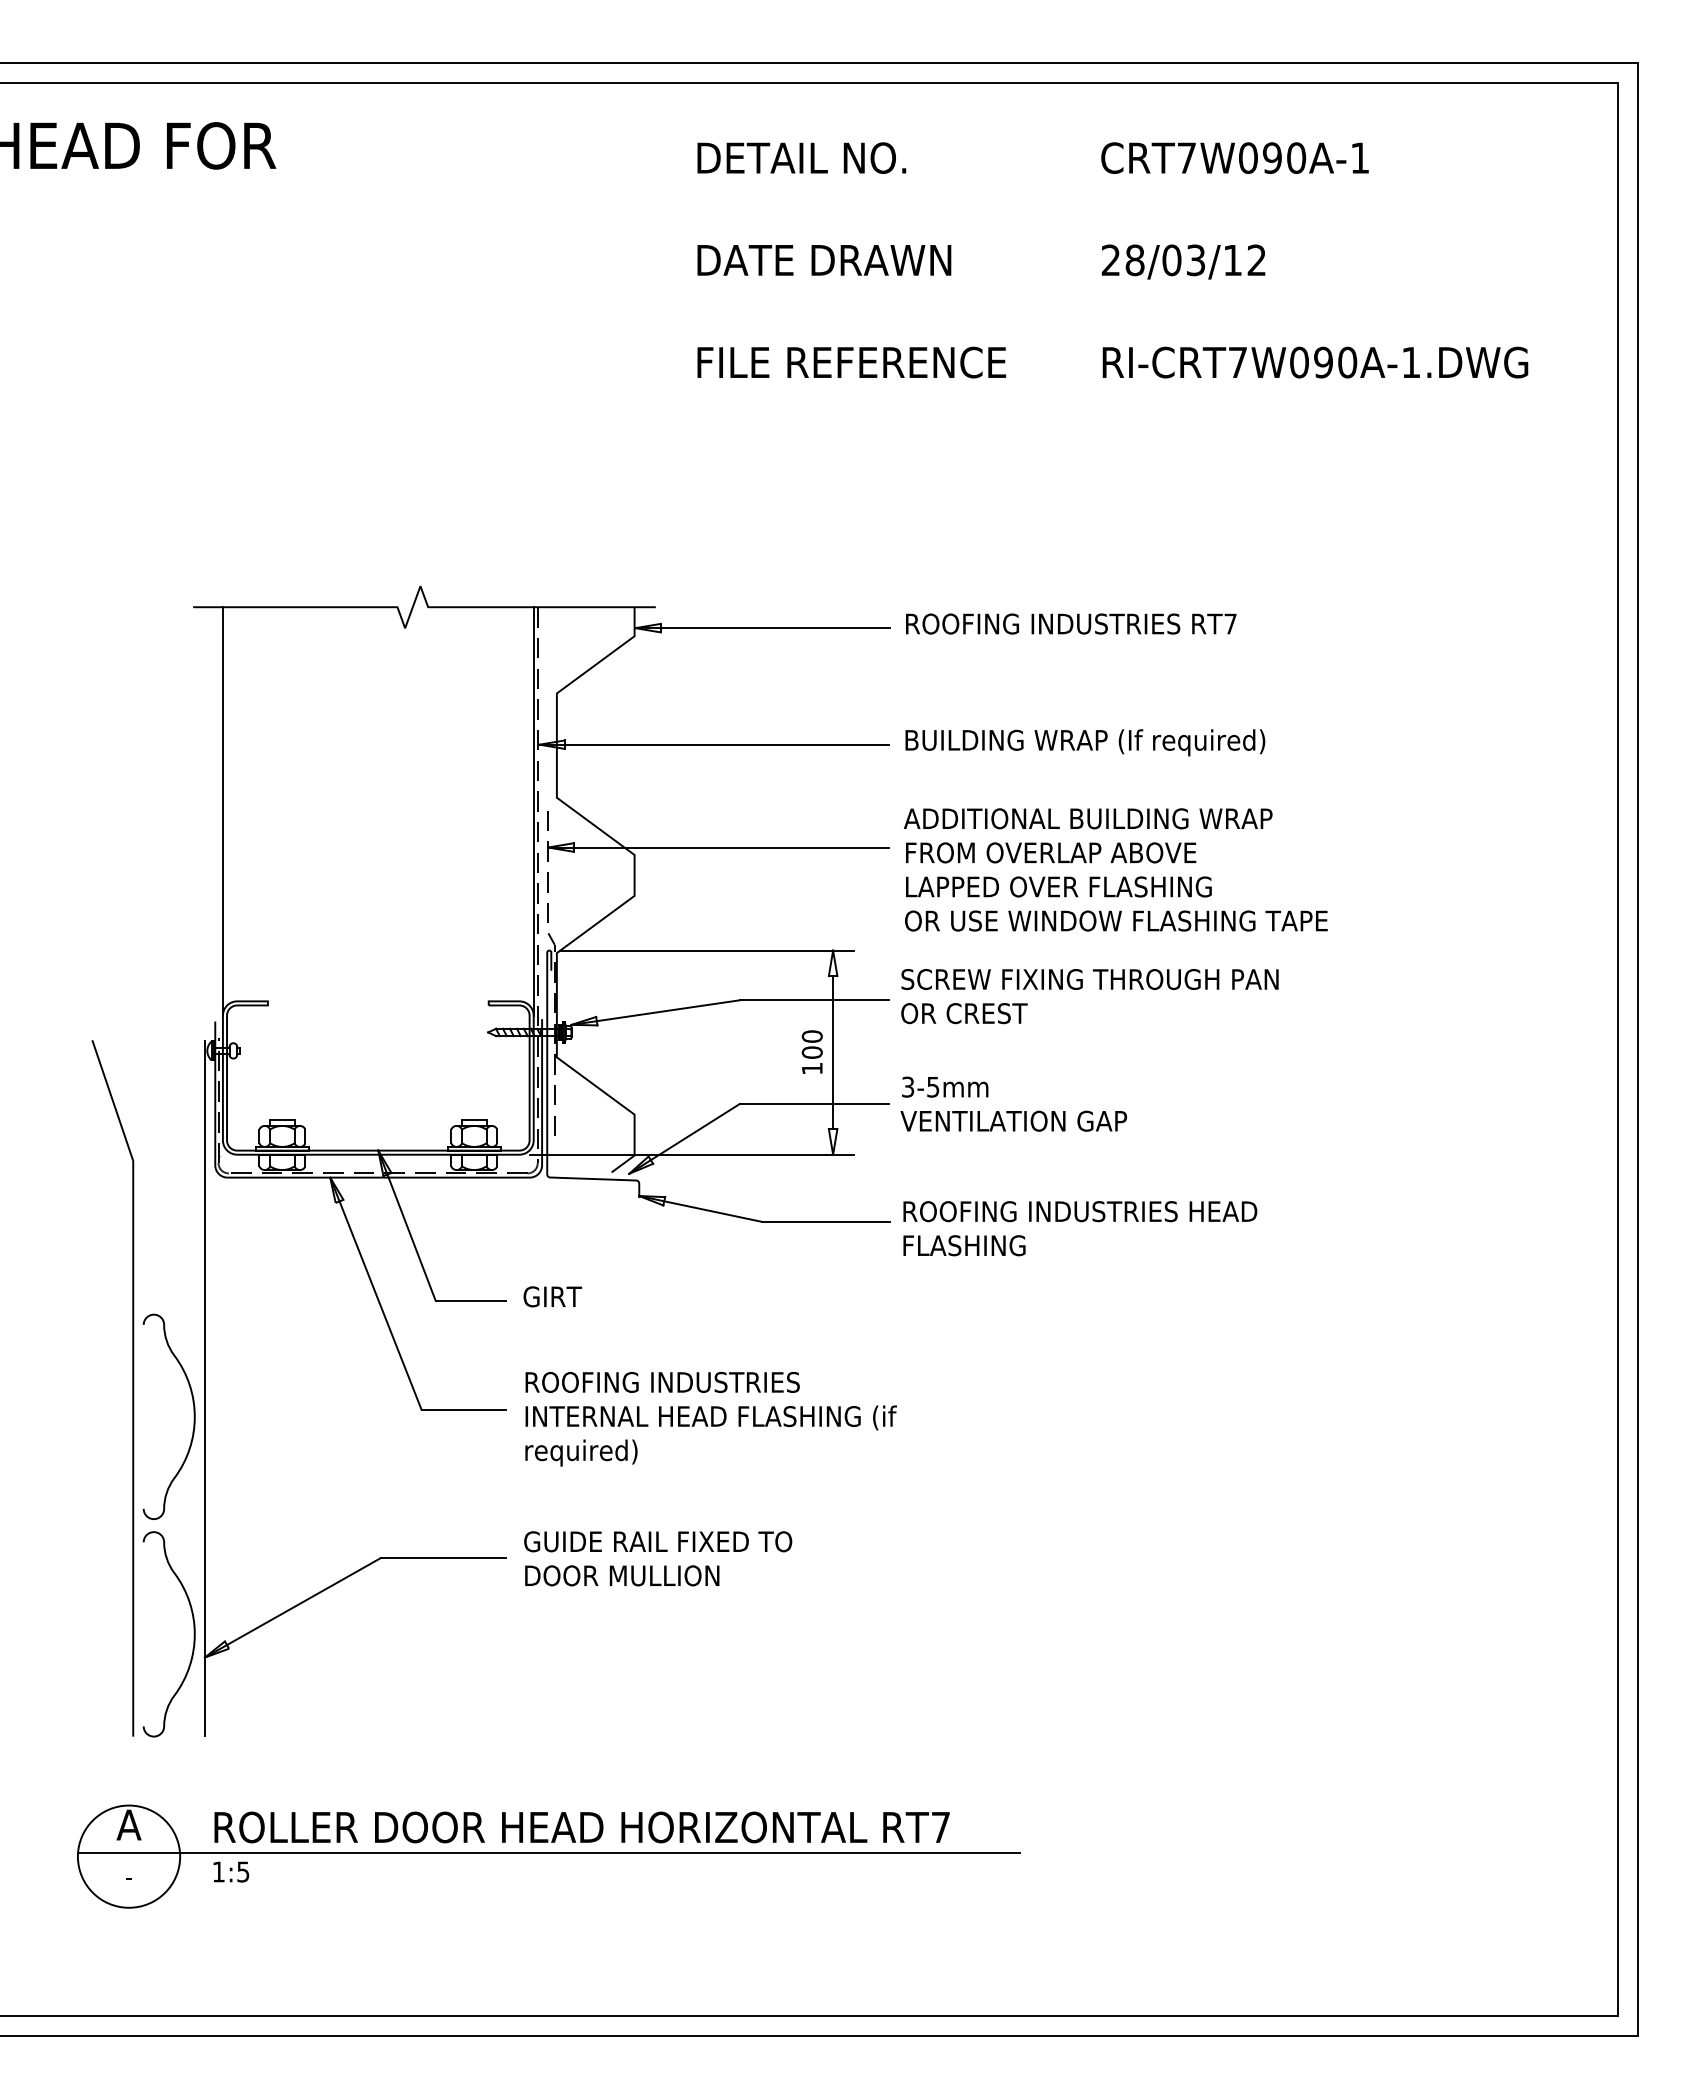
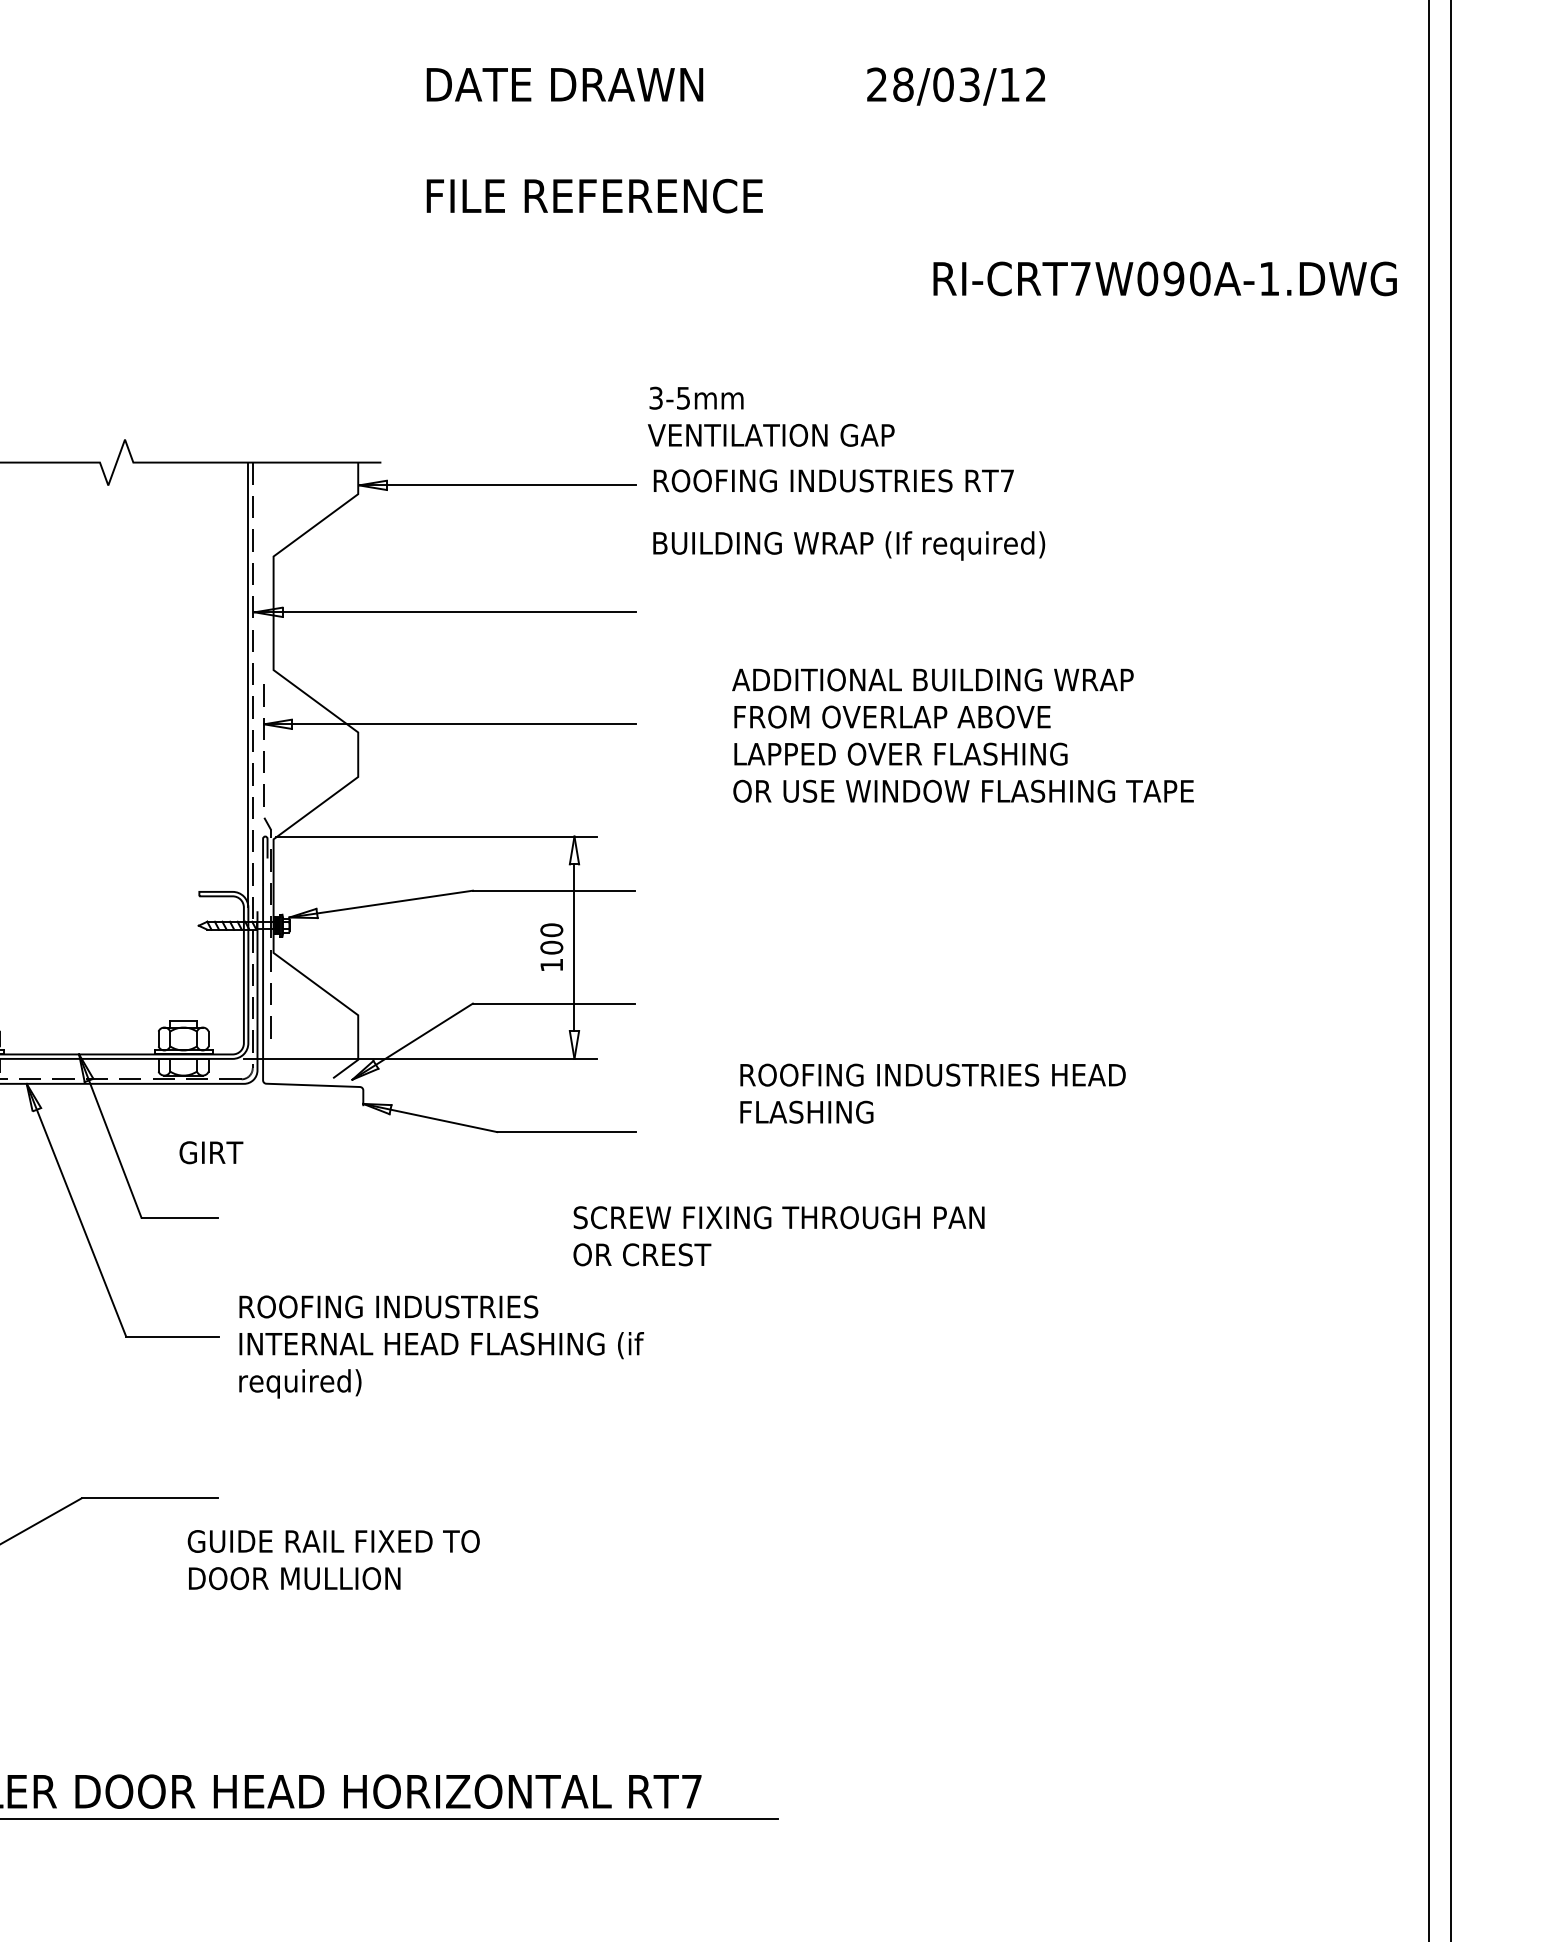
text: (1315, 362) -> (1165, 278), moved
text: (1085, 742) -> (849, 545), moved
text: (1115, 869) -> (962, 735), moved
text: (1089, 996) -> (778, 1236), moved
text: (1013, 1103) -> (770, 416), moved
text: (1080, 1228) -> (933, 1093), moved
text: (552, 1296) -> (211, 1152), moved
text: (658, 1558) -> (334, 1559), moved

